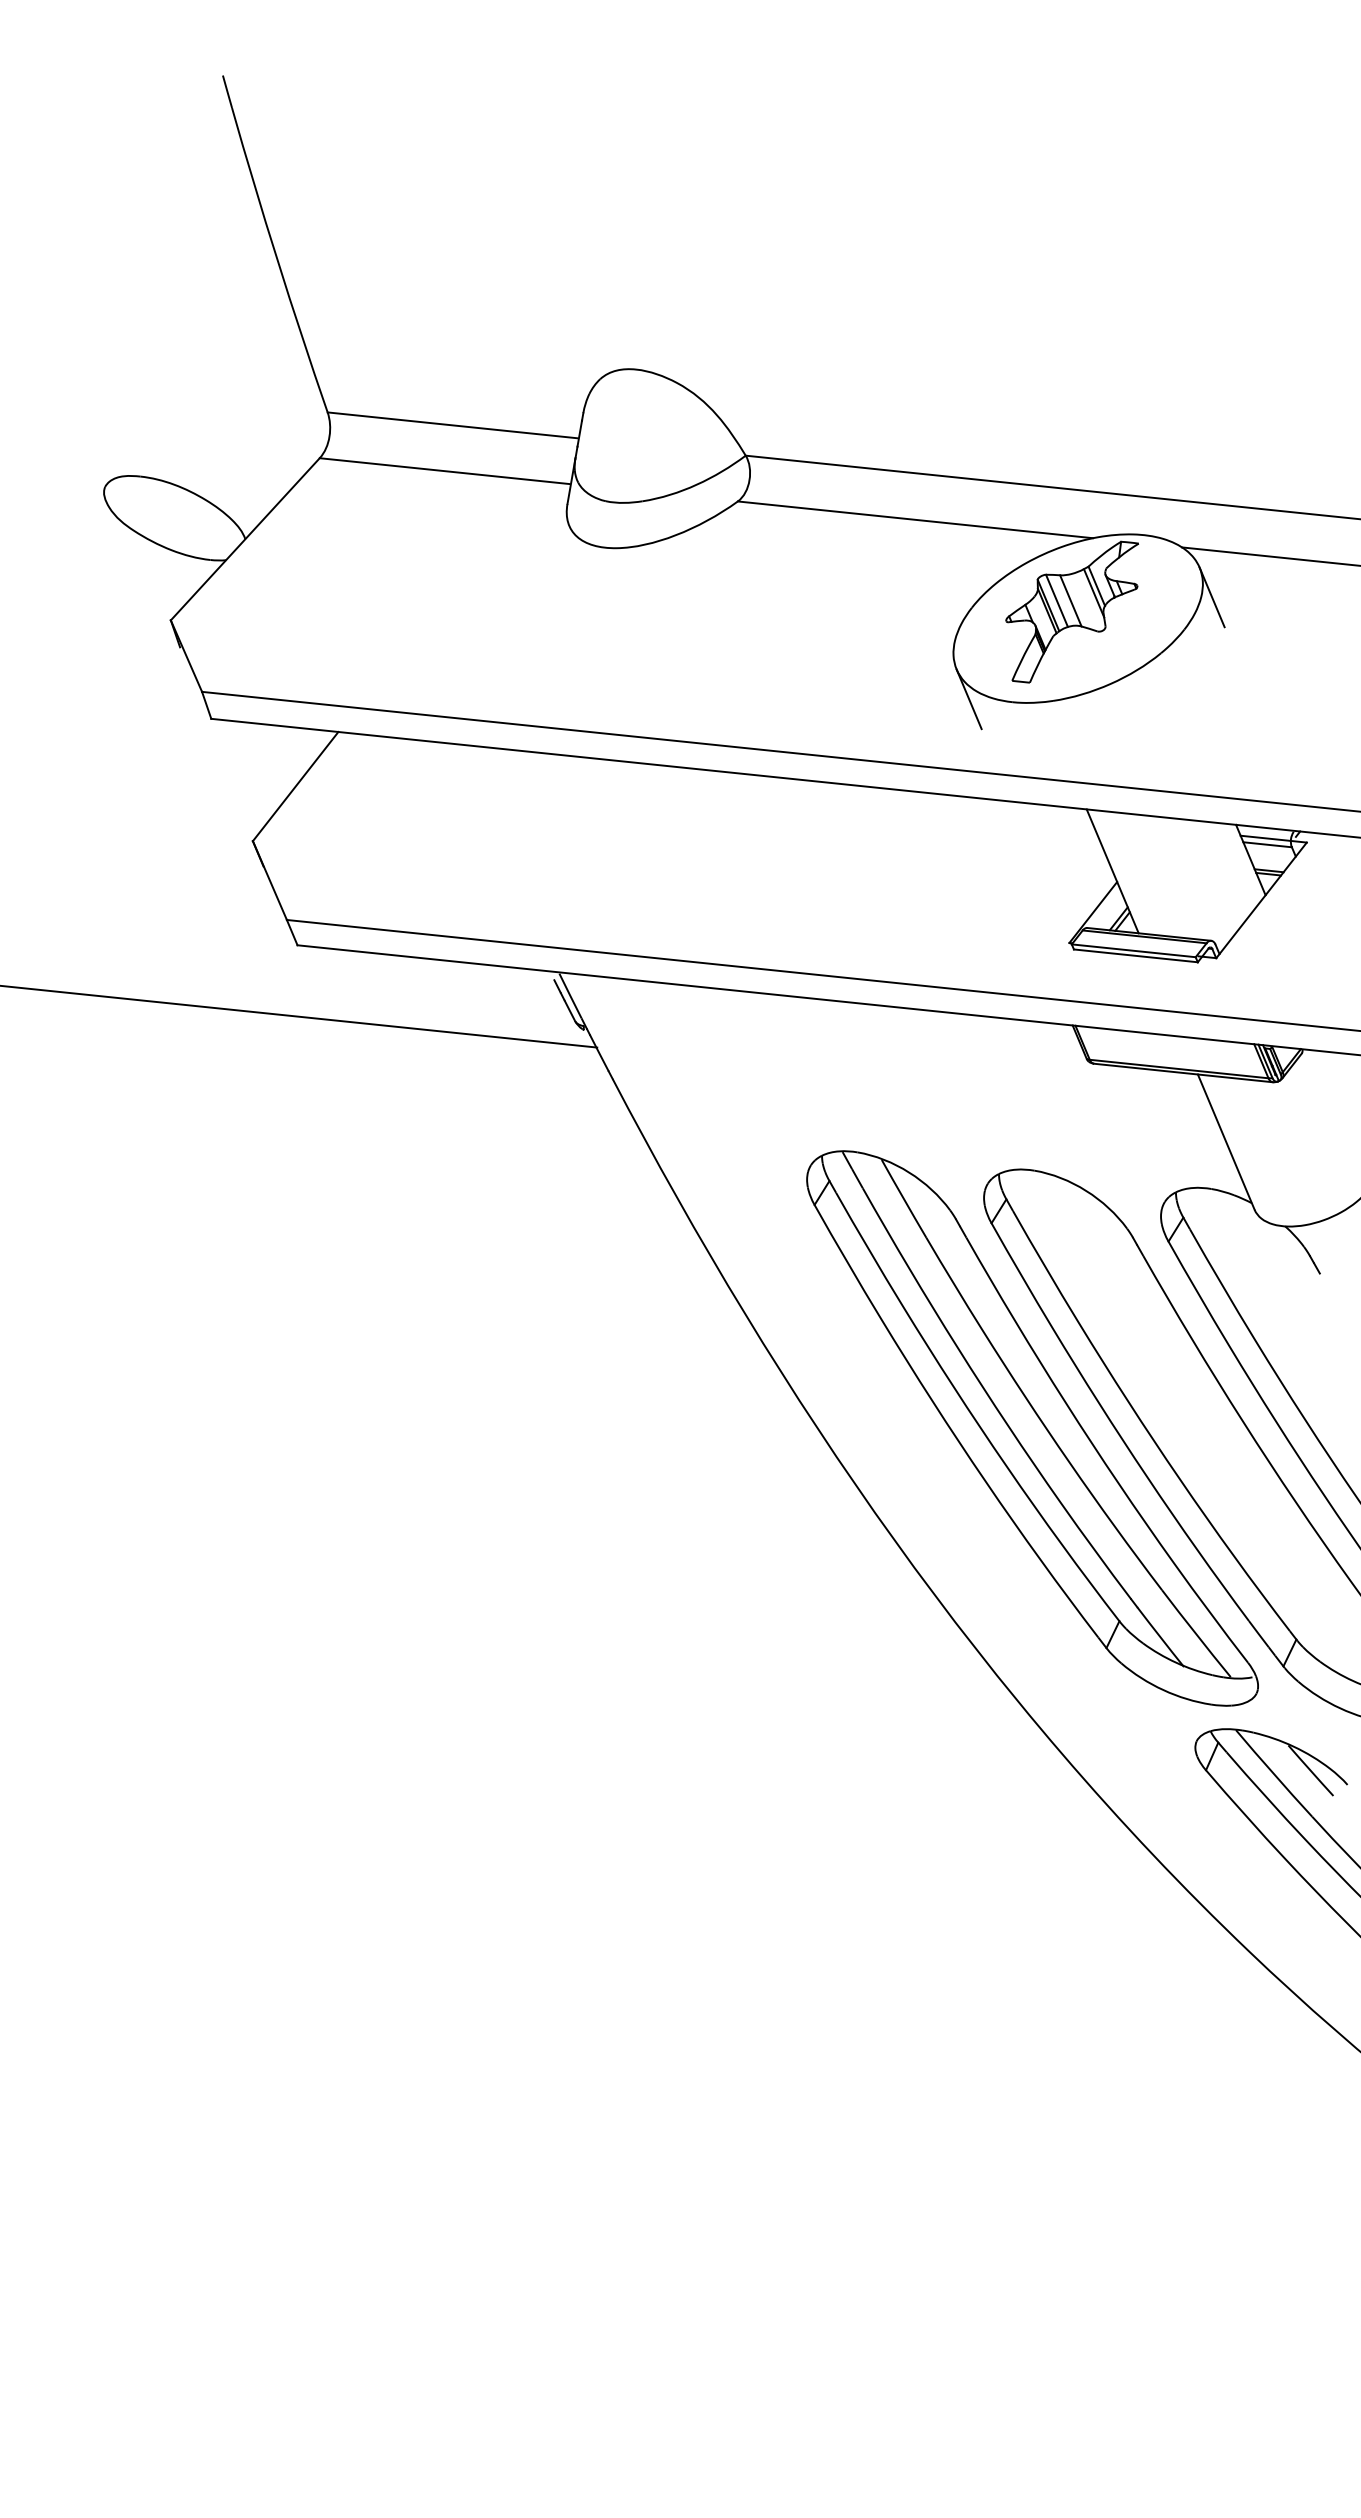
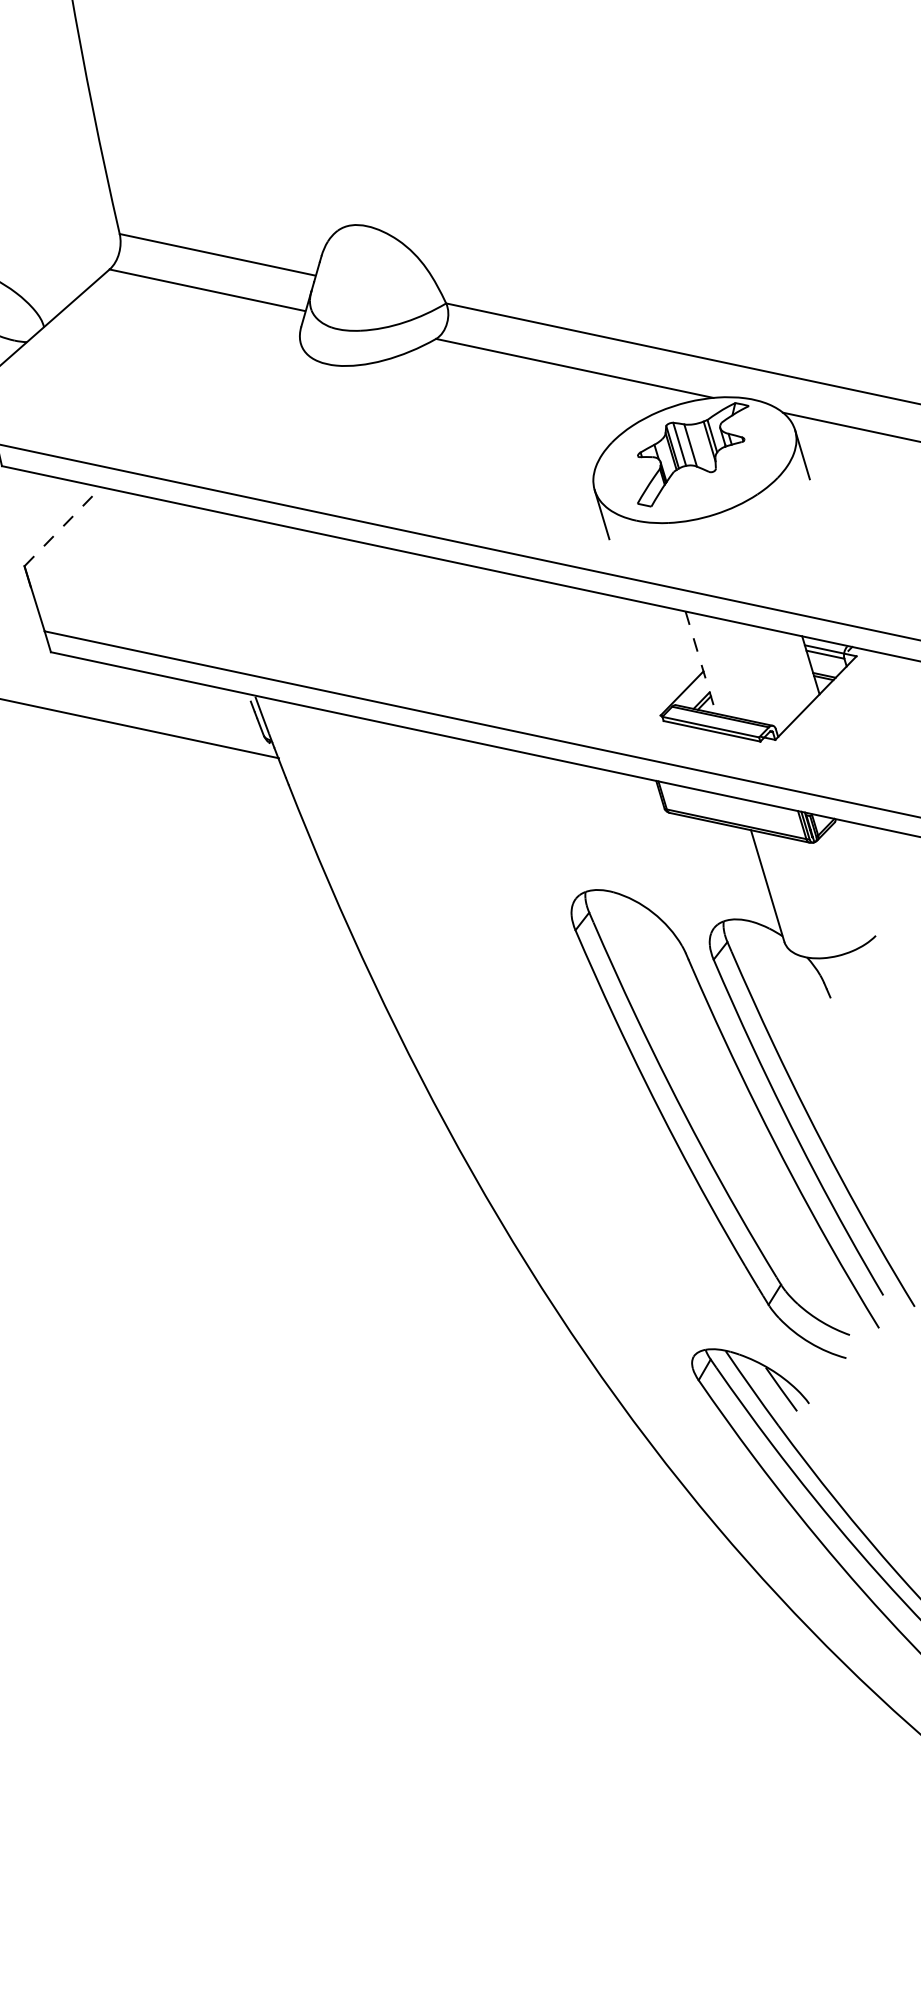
line: (295, 786) -> (62, 526), solid -> dashed
line: (1112, 871) -> (700, 662), solid -> dashed
part: (1032, 1428) -> (590, 1095), removed

